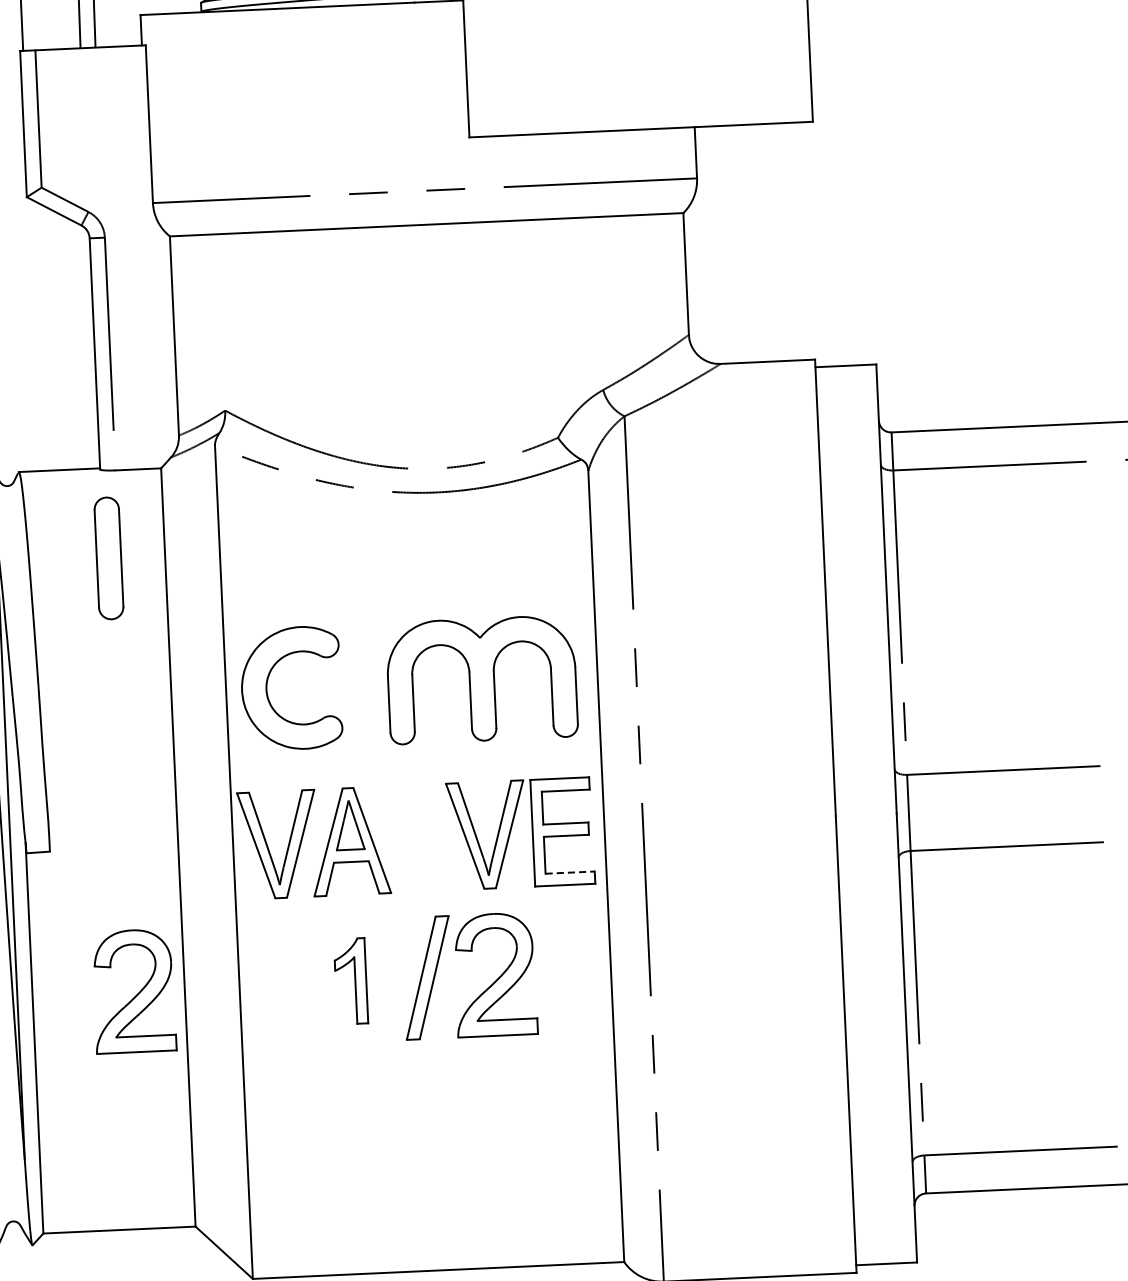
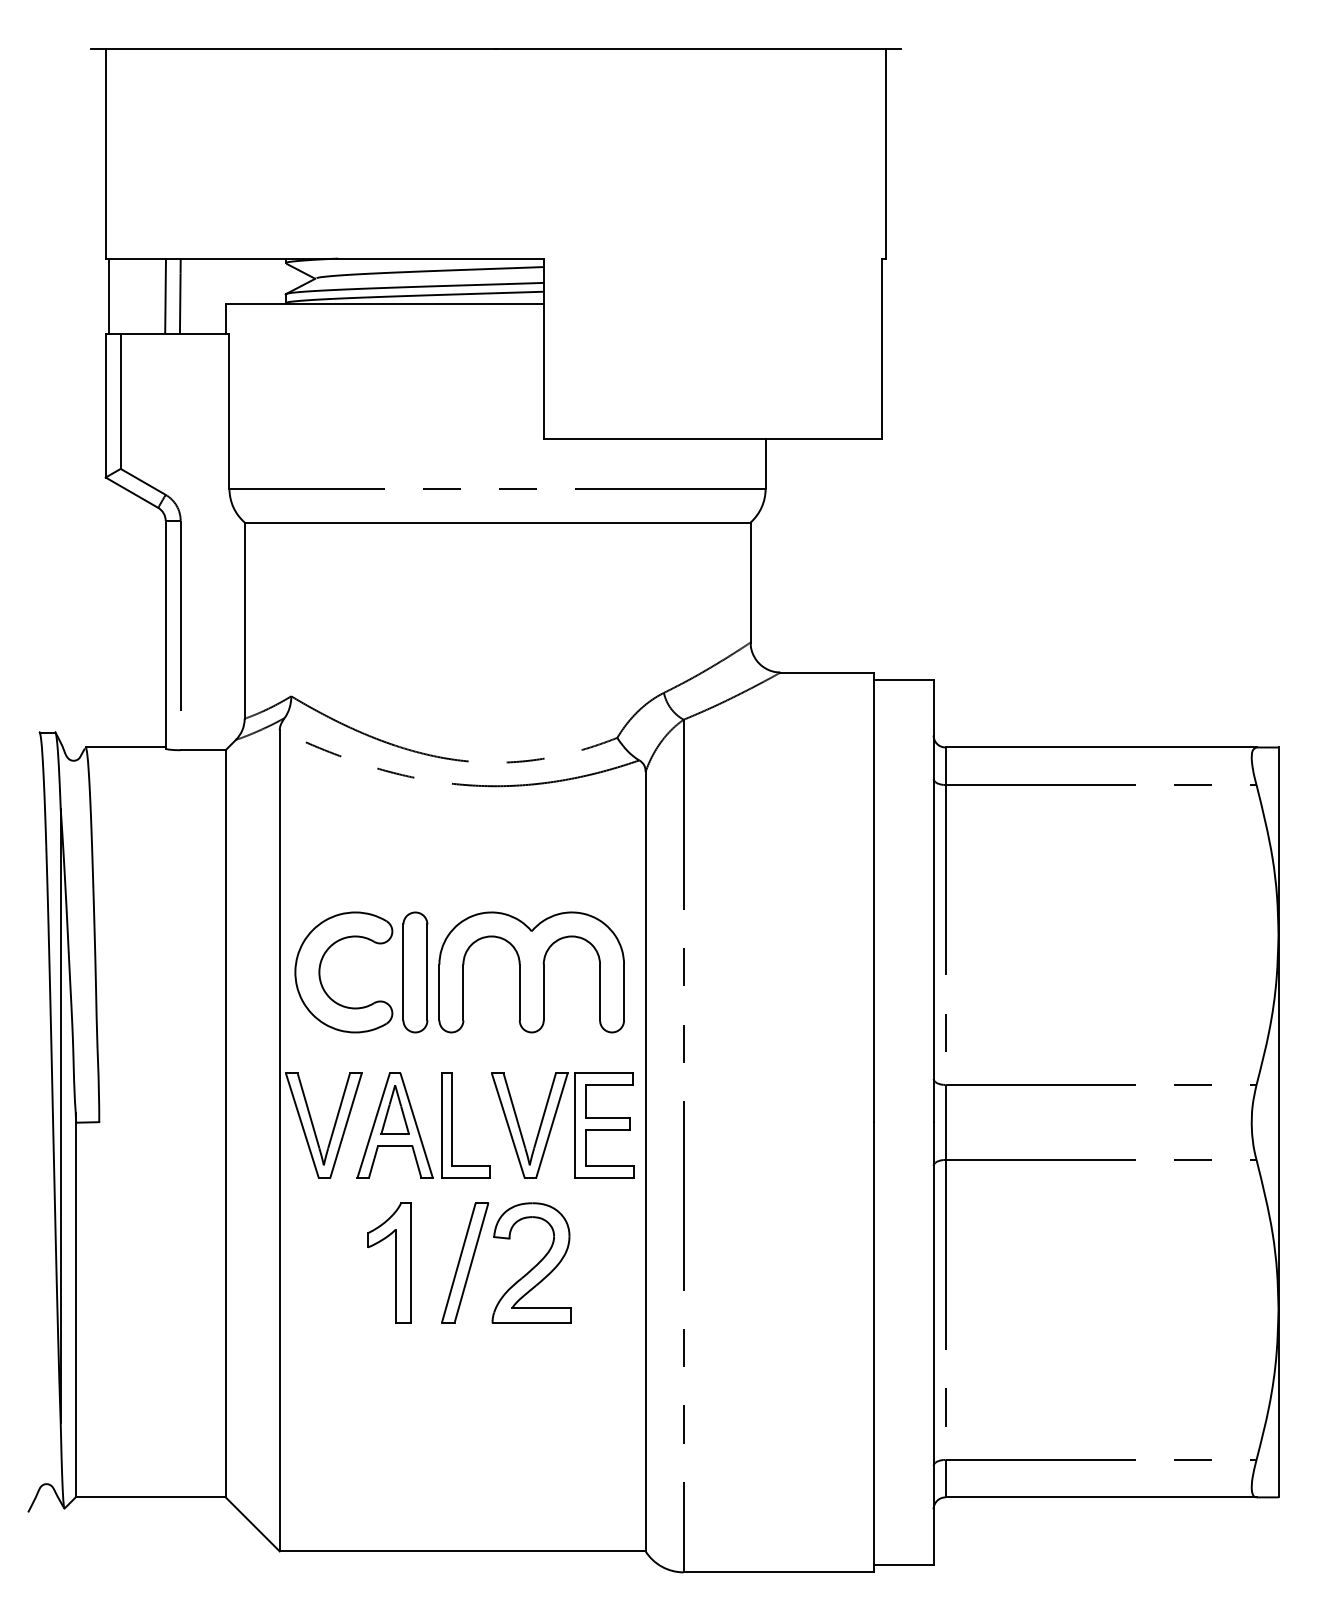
part: (109, 558) -> (415, 972), moved
part: (408, 838) -> (452, 1125), added
line: (570, 873) -> (610, 1166), dashed -> solid
part: (350, 980) -> (389, 1262), size x1.43
part: (133, 990) -> (175, 1262), removed

